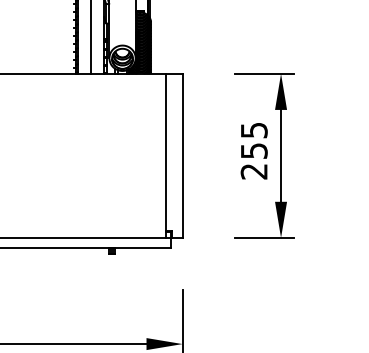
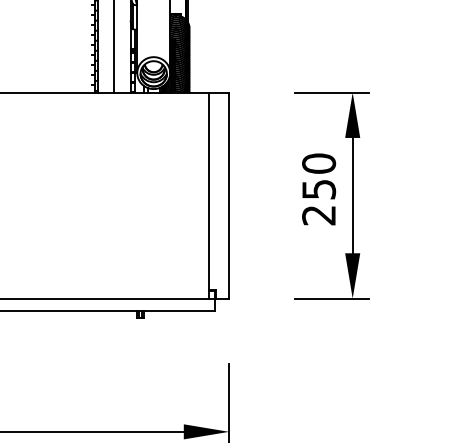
text: (253, 130) -> (318, 163), 255 -> 250

